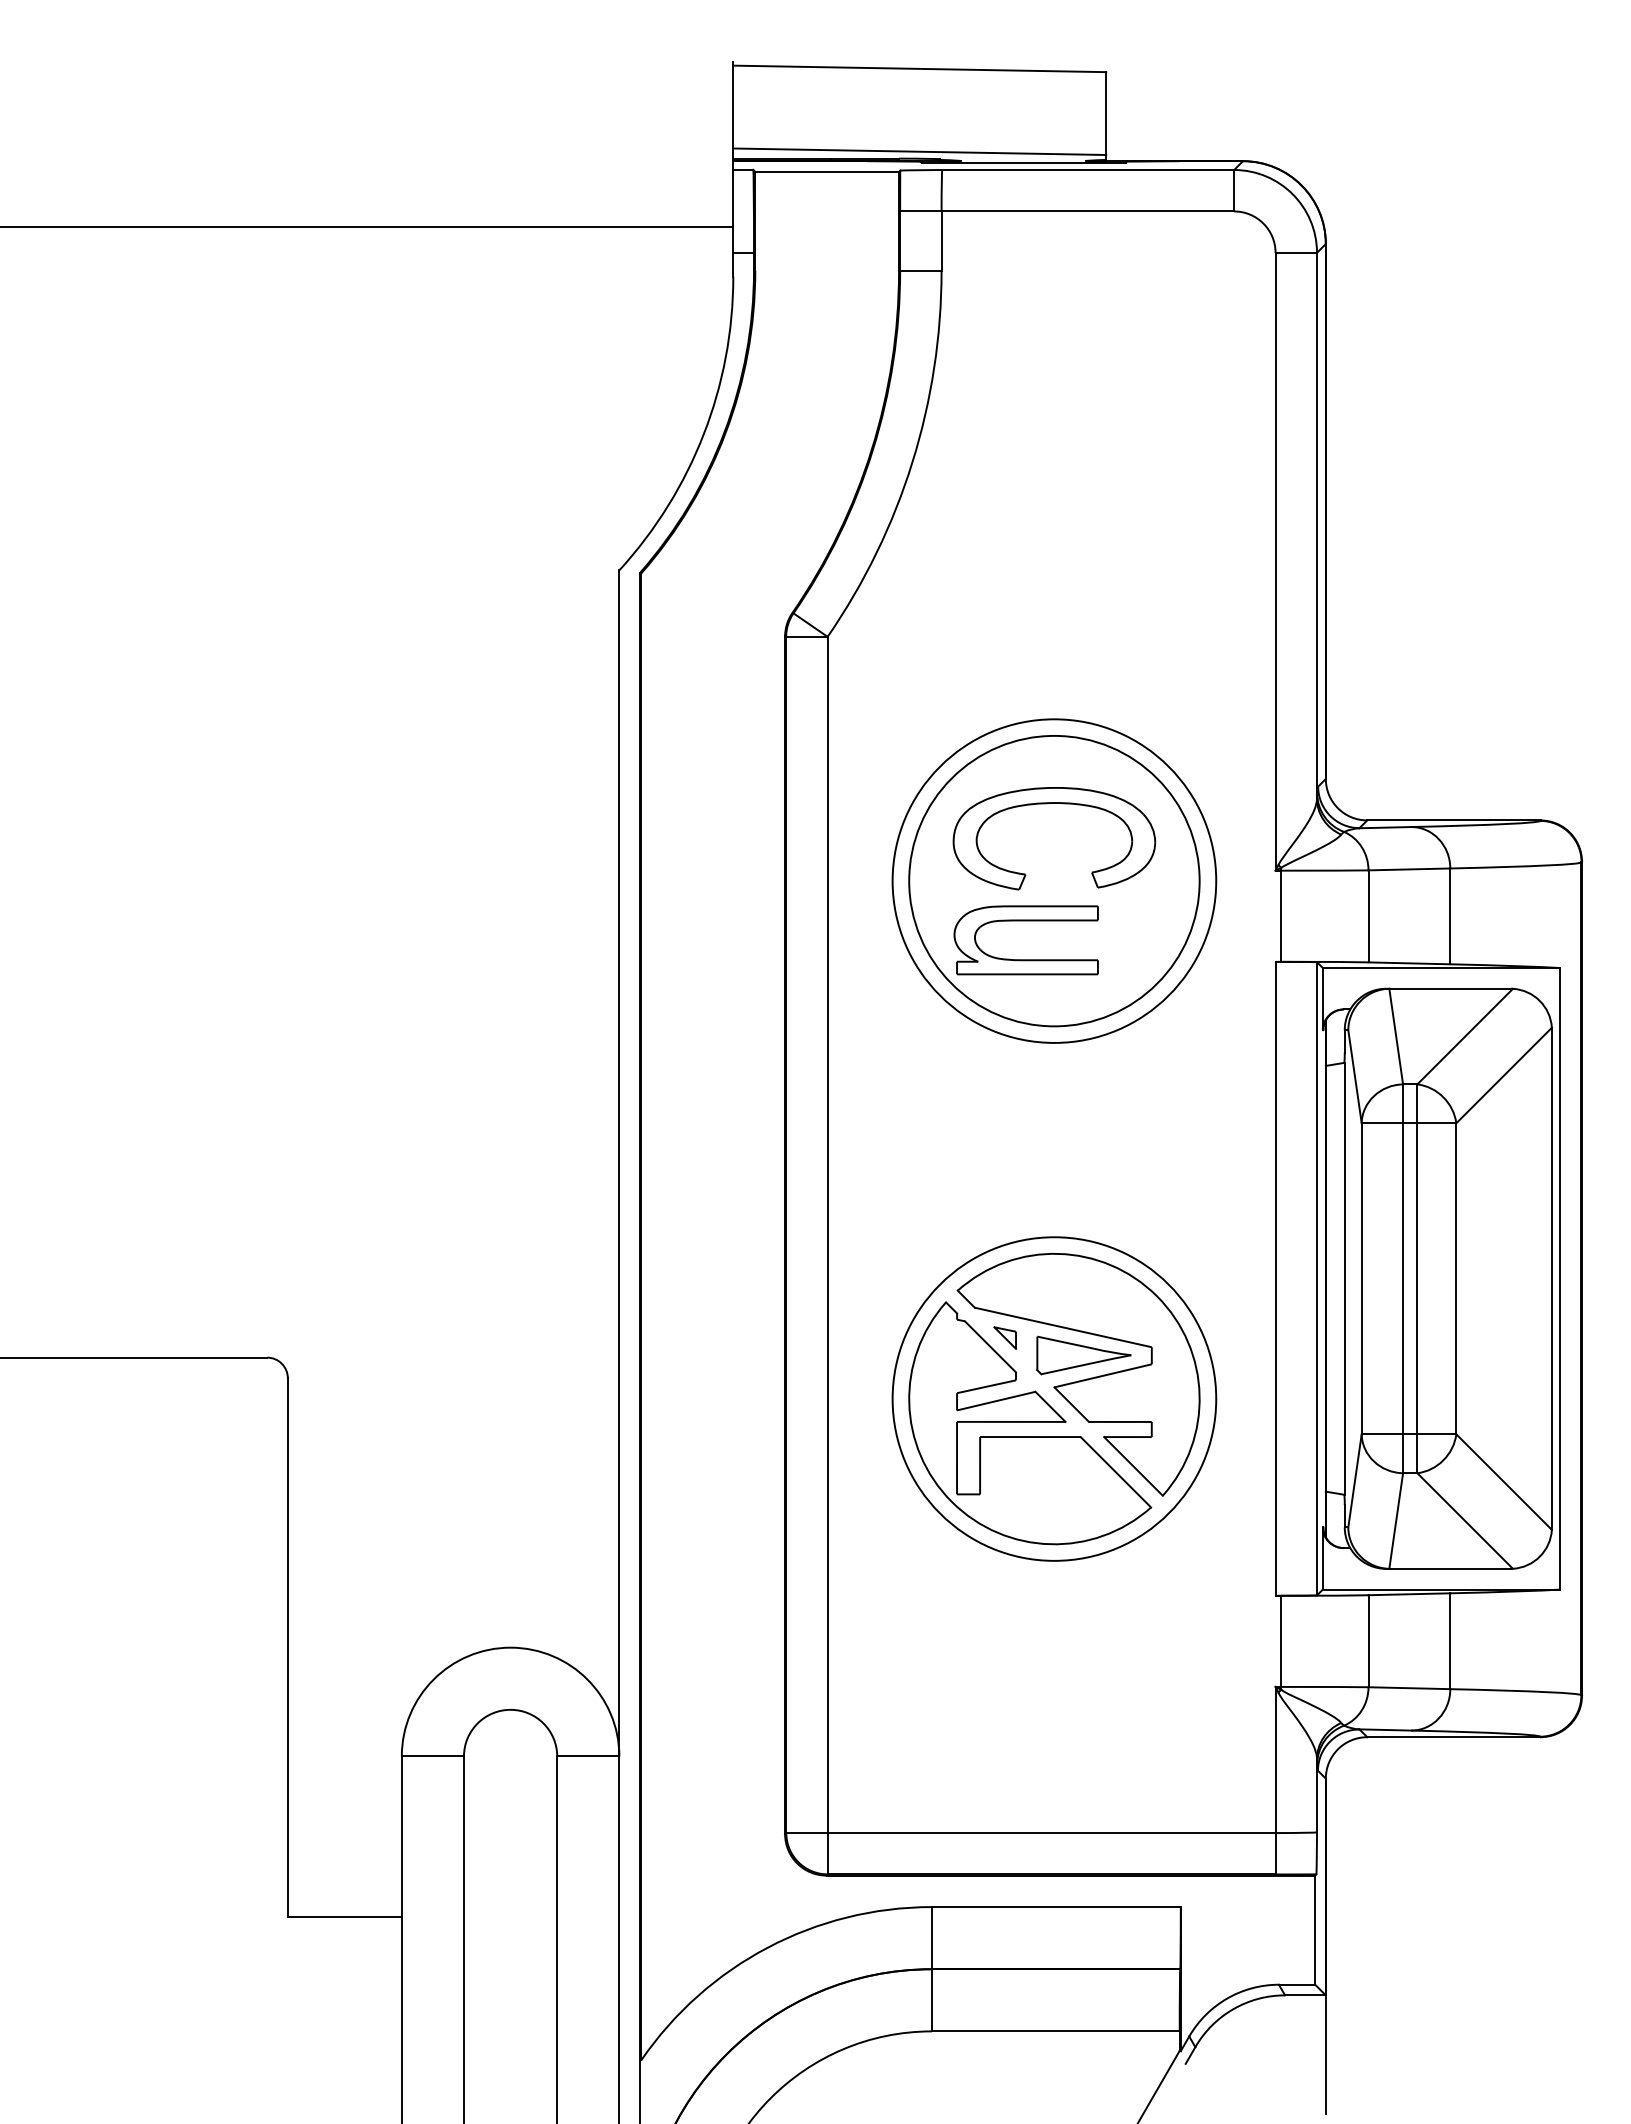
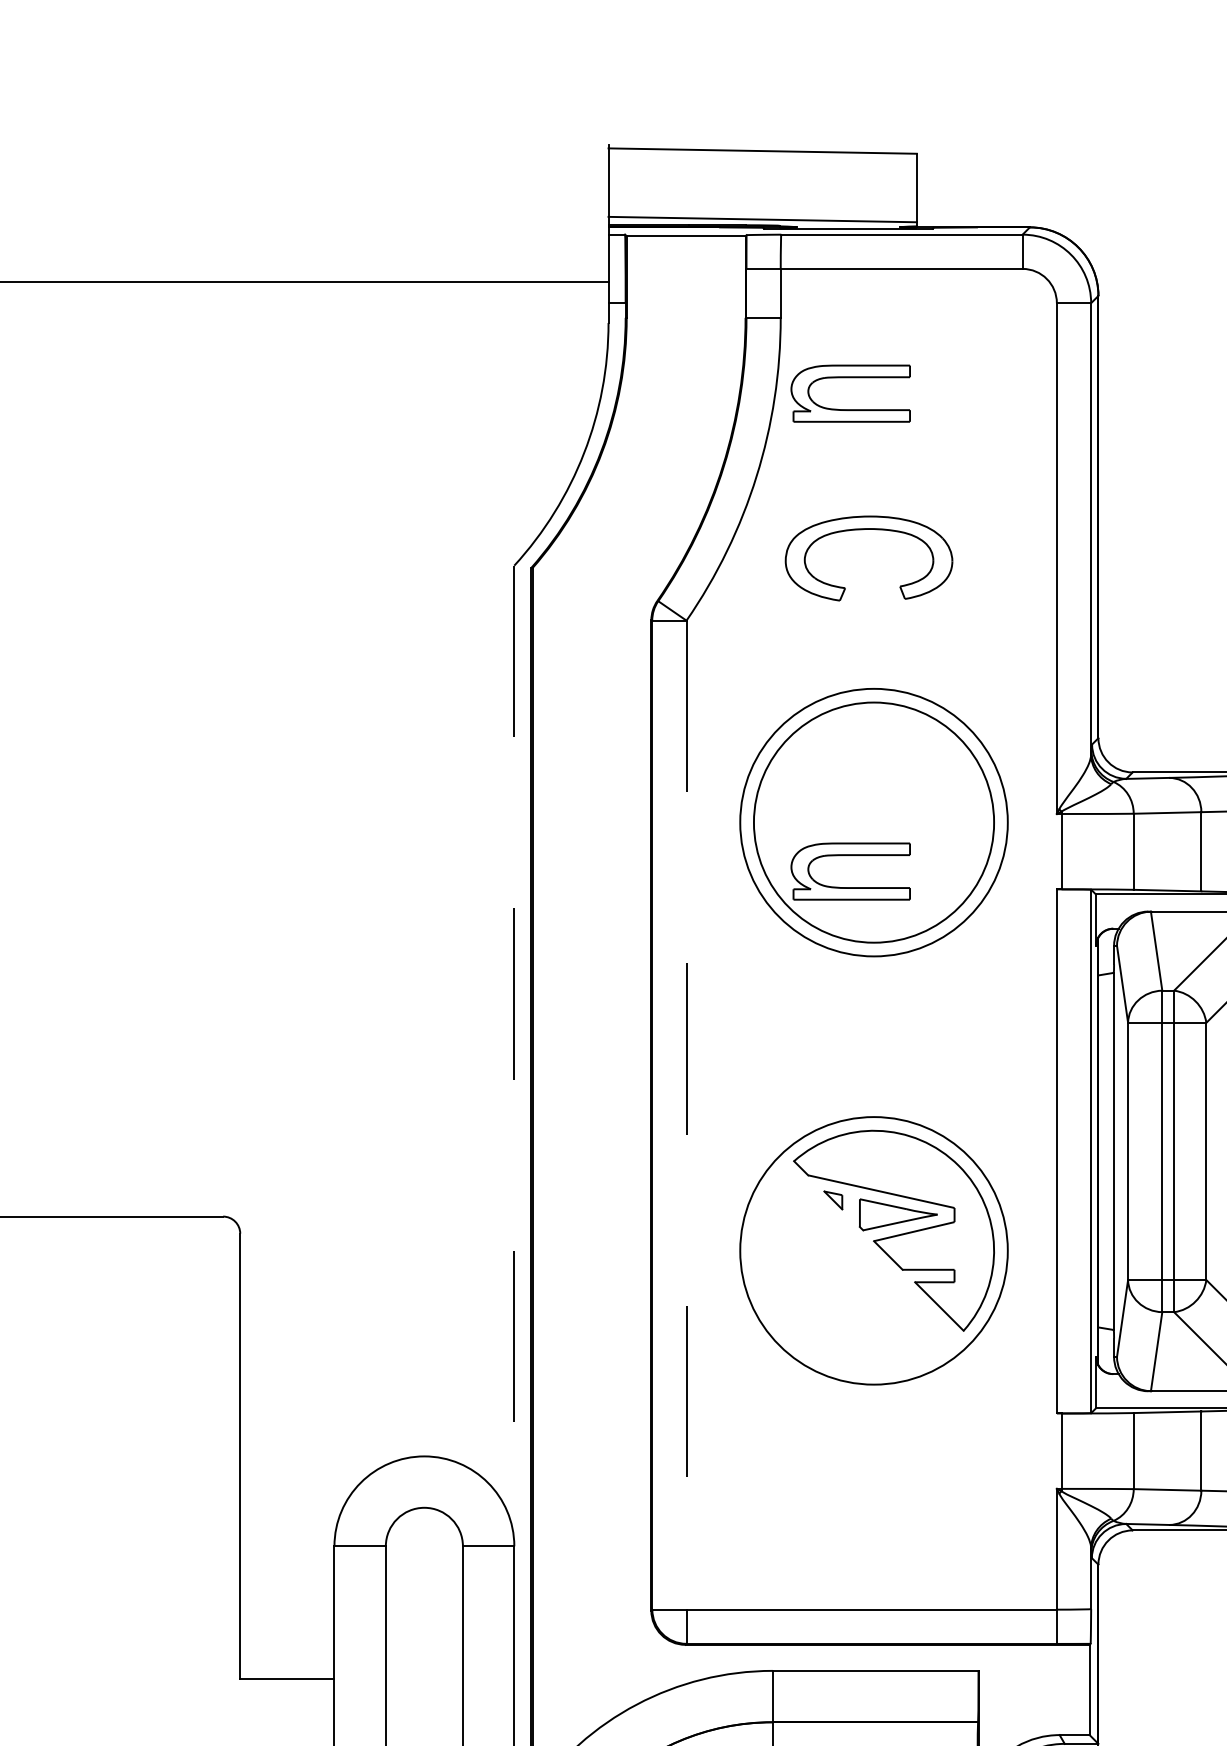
part: (1025, 343) -> (850, 378), added
part: (1047, 804) -> (863, 530), moved
line: (619, 1163) -> (514, 1056), solid -> dashed
line: (827, 1235) -> (686, 1115), solid -> dashed
part: (1030, 1423) -> (854, 1271), removed

